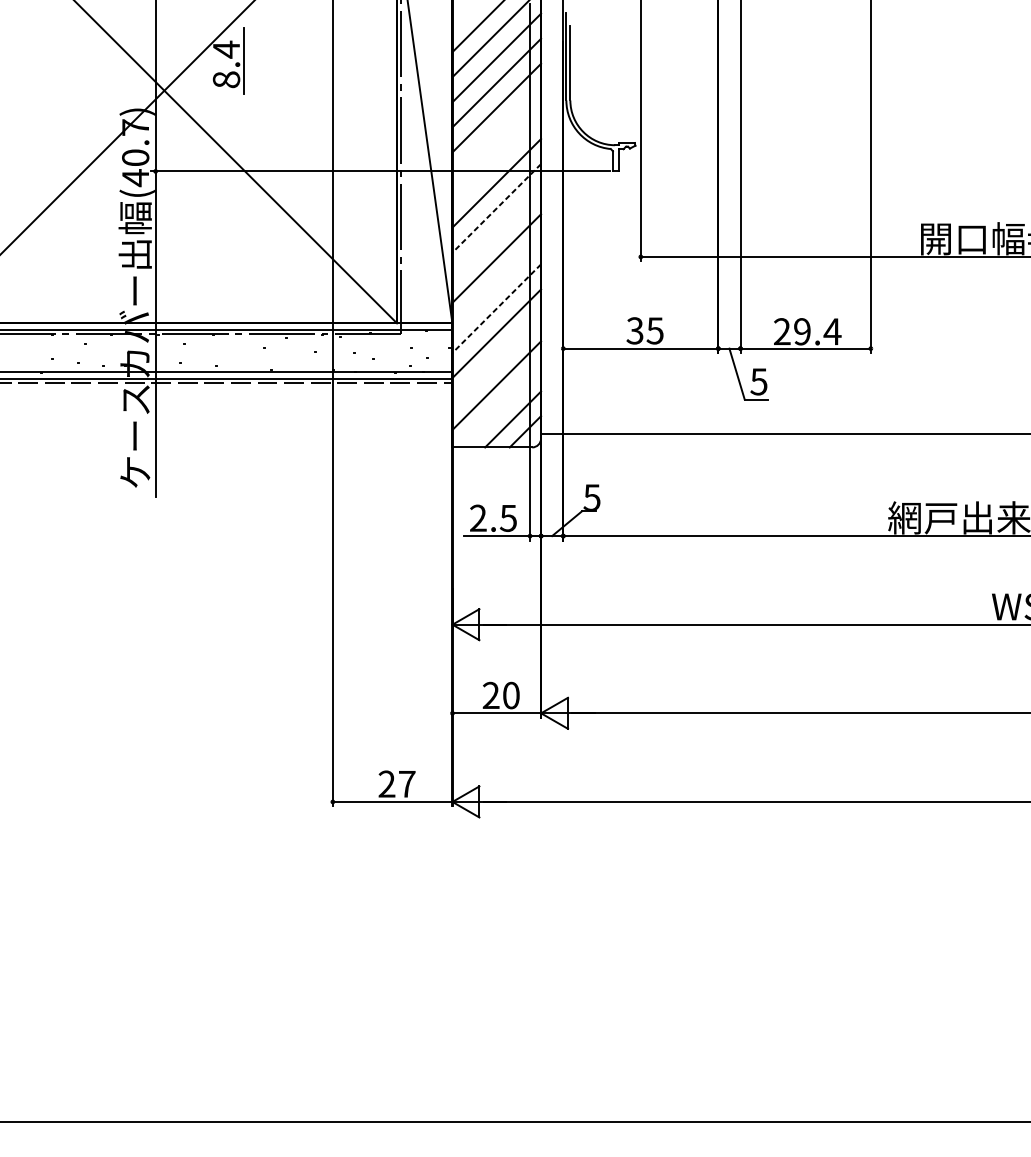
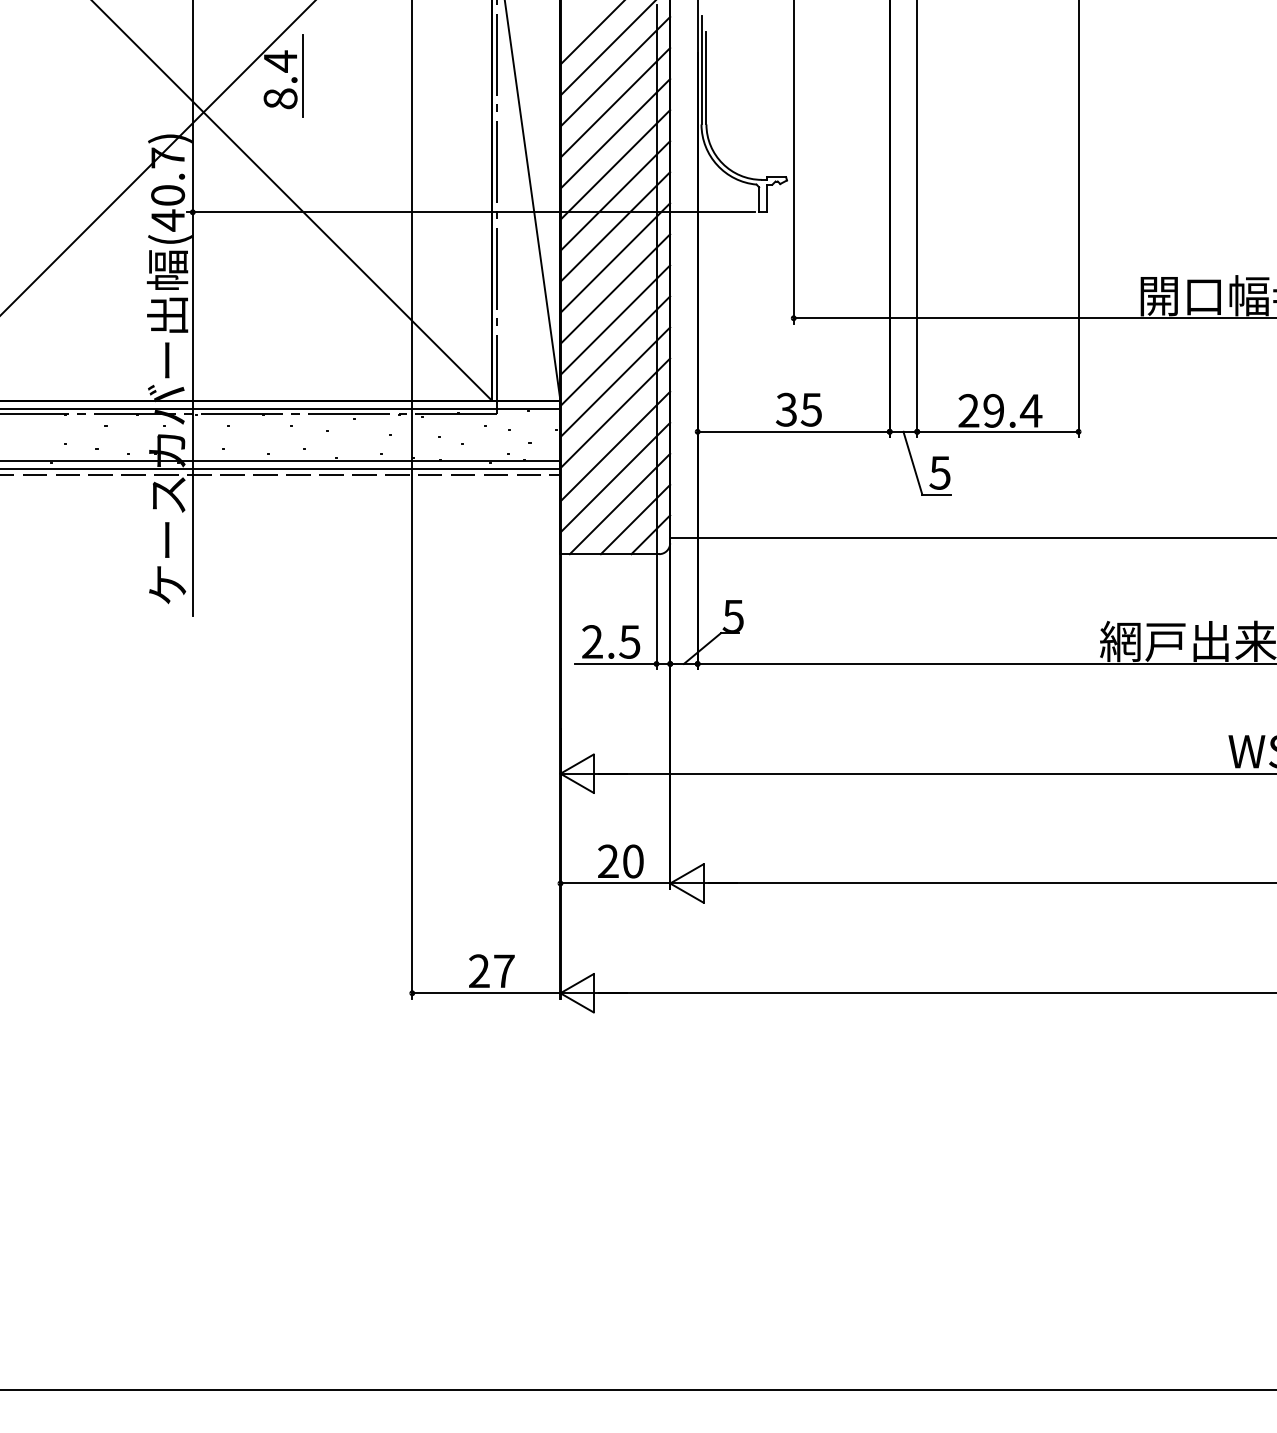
line: (496, 132) -> (615, 164), added
line: (496, 157) -> (615, 195), added
line: (496, 208) -> (615, 258), dashed -> solid
line: (496, 233) -> (615, 289), added
line: (496, 283) -> (615, 351), added
line: (496, 308) -> (615, 382), dashed -> solid
line: (496, 360) -> (615, 446), added
line: (500, 406) -> (619, 503), added

